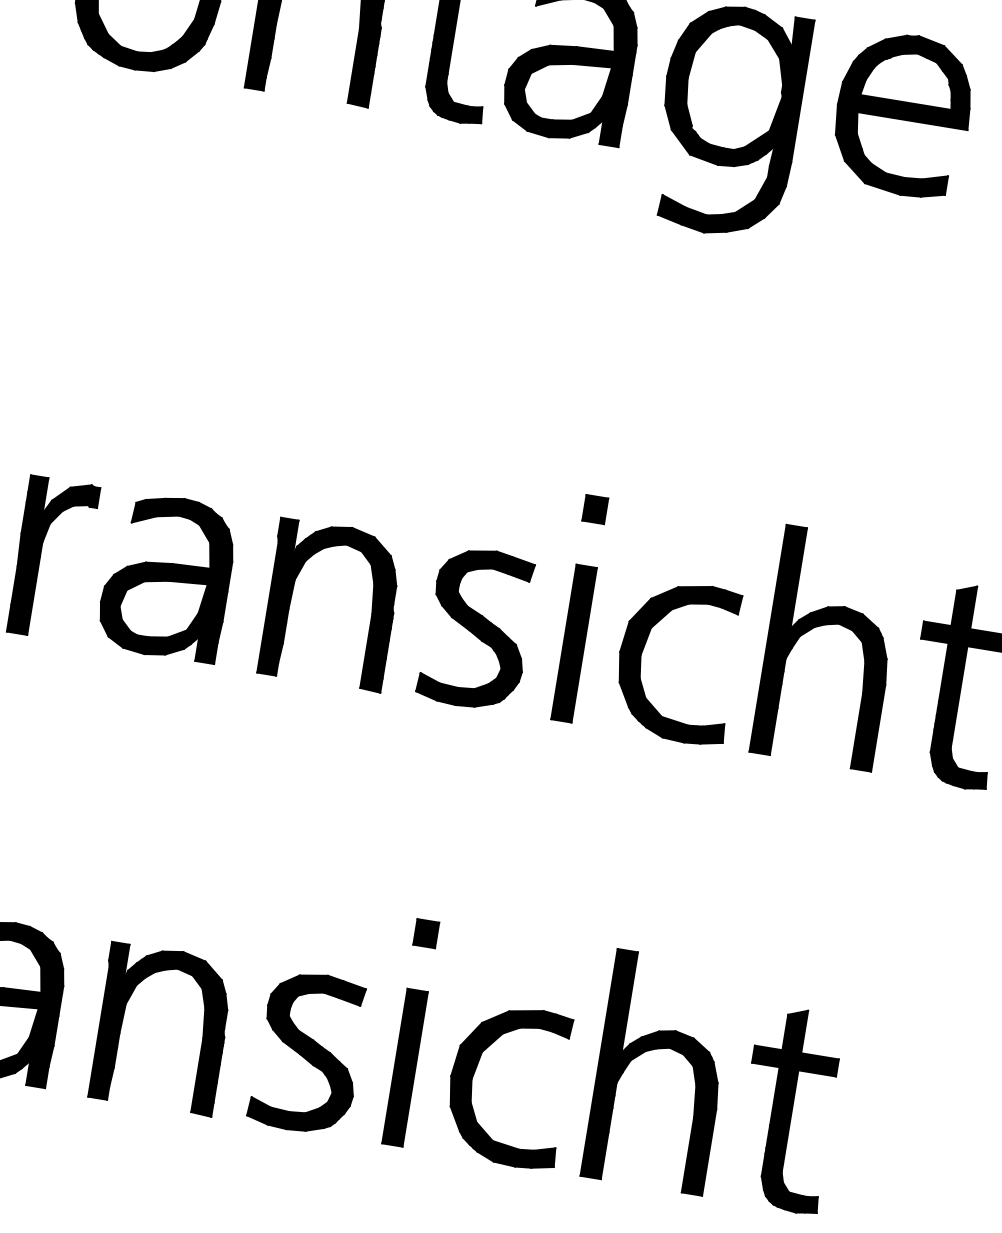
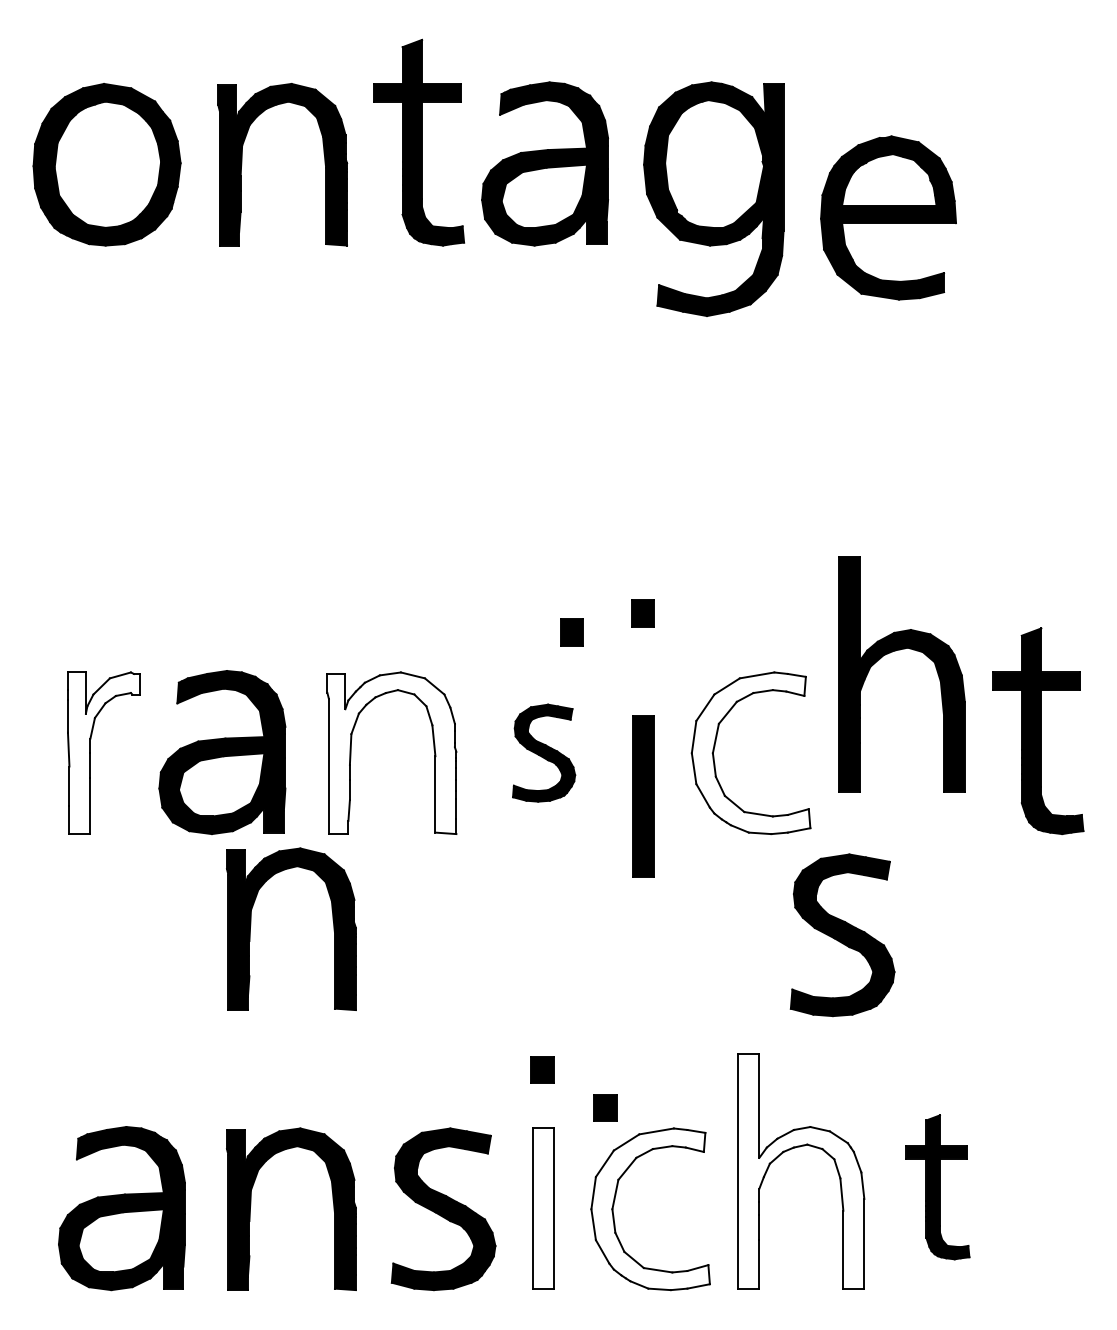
part: (903, 113) -> (888, 217), moved
part: (523, 516) -> (571, 632), added
fill: (52, 559) -> (103, 753), removed
fill: (330, 604) -> (391, 753), removed
part: (821, 626) -> (890, 653), moved
part: (477, 627) -> (543, 752), size x0.6
part: (573, 643) -> (643, 796), moved
fill: (676, 661) -> (750, 753), removed
part: (168, 748) -> (251, 925), added
part: (736, 851) -> (842, 935), added
part: (480, 980) -> (605, 1107), added
fill: (404, 1067) -> (542, 1208), removed
fill: (660, 1071) -> (801, 1170), removed
fill: (508, 1085) -> (650, 1209), removed
part: (788, 1109) -> (937, 1187), size x0.7

